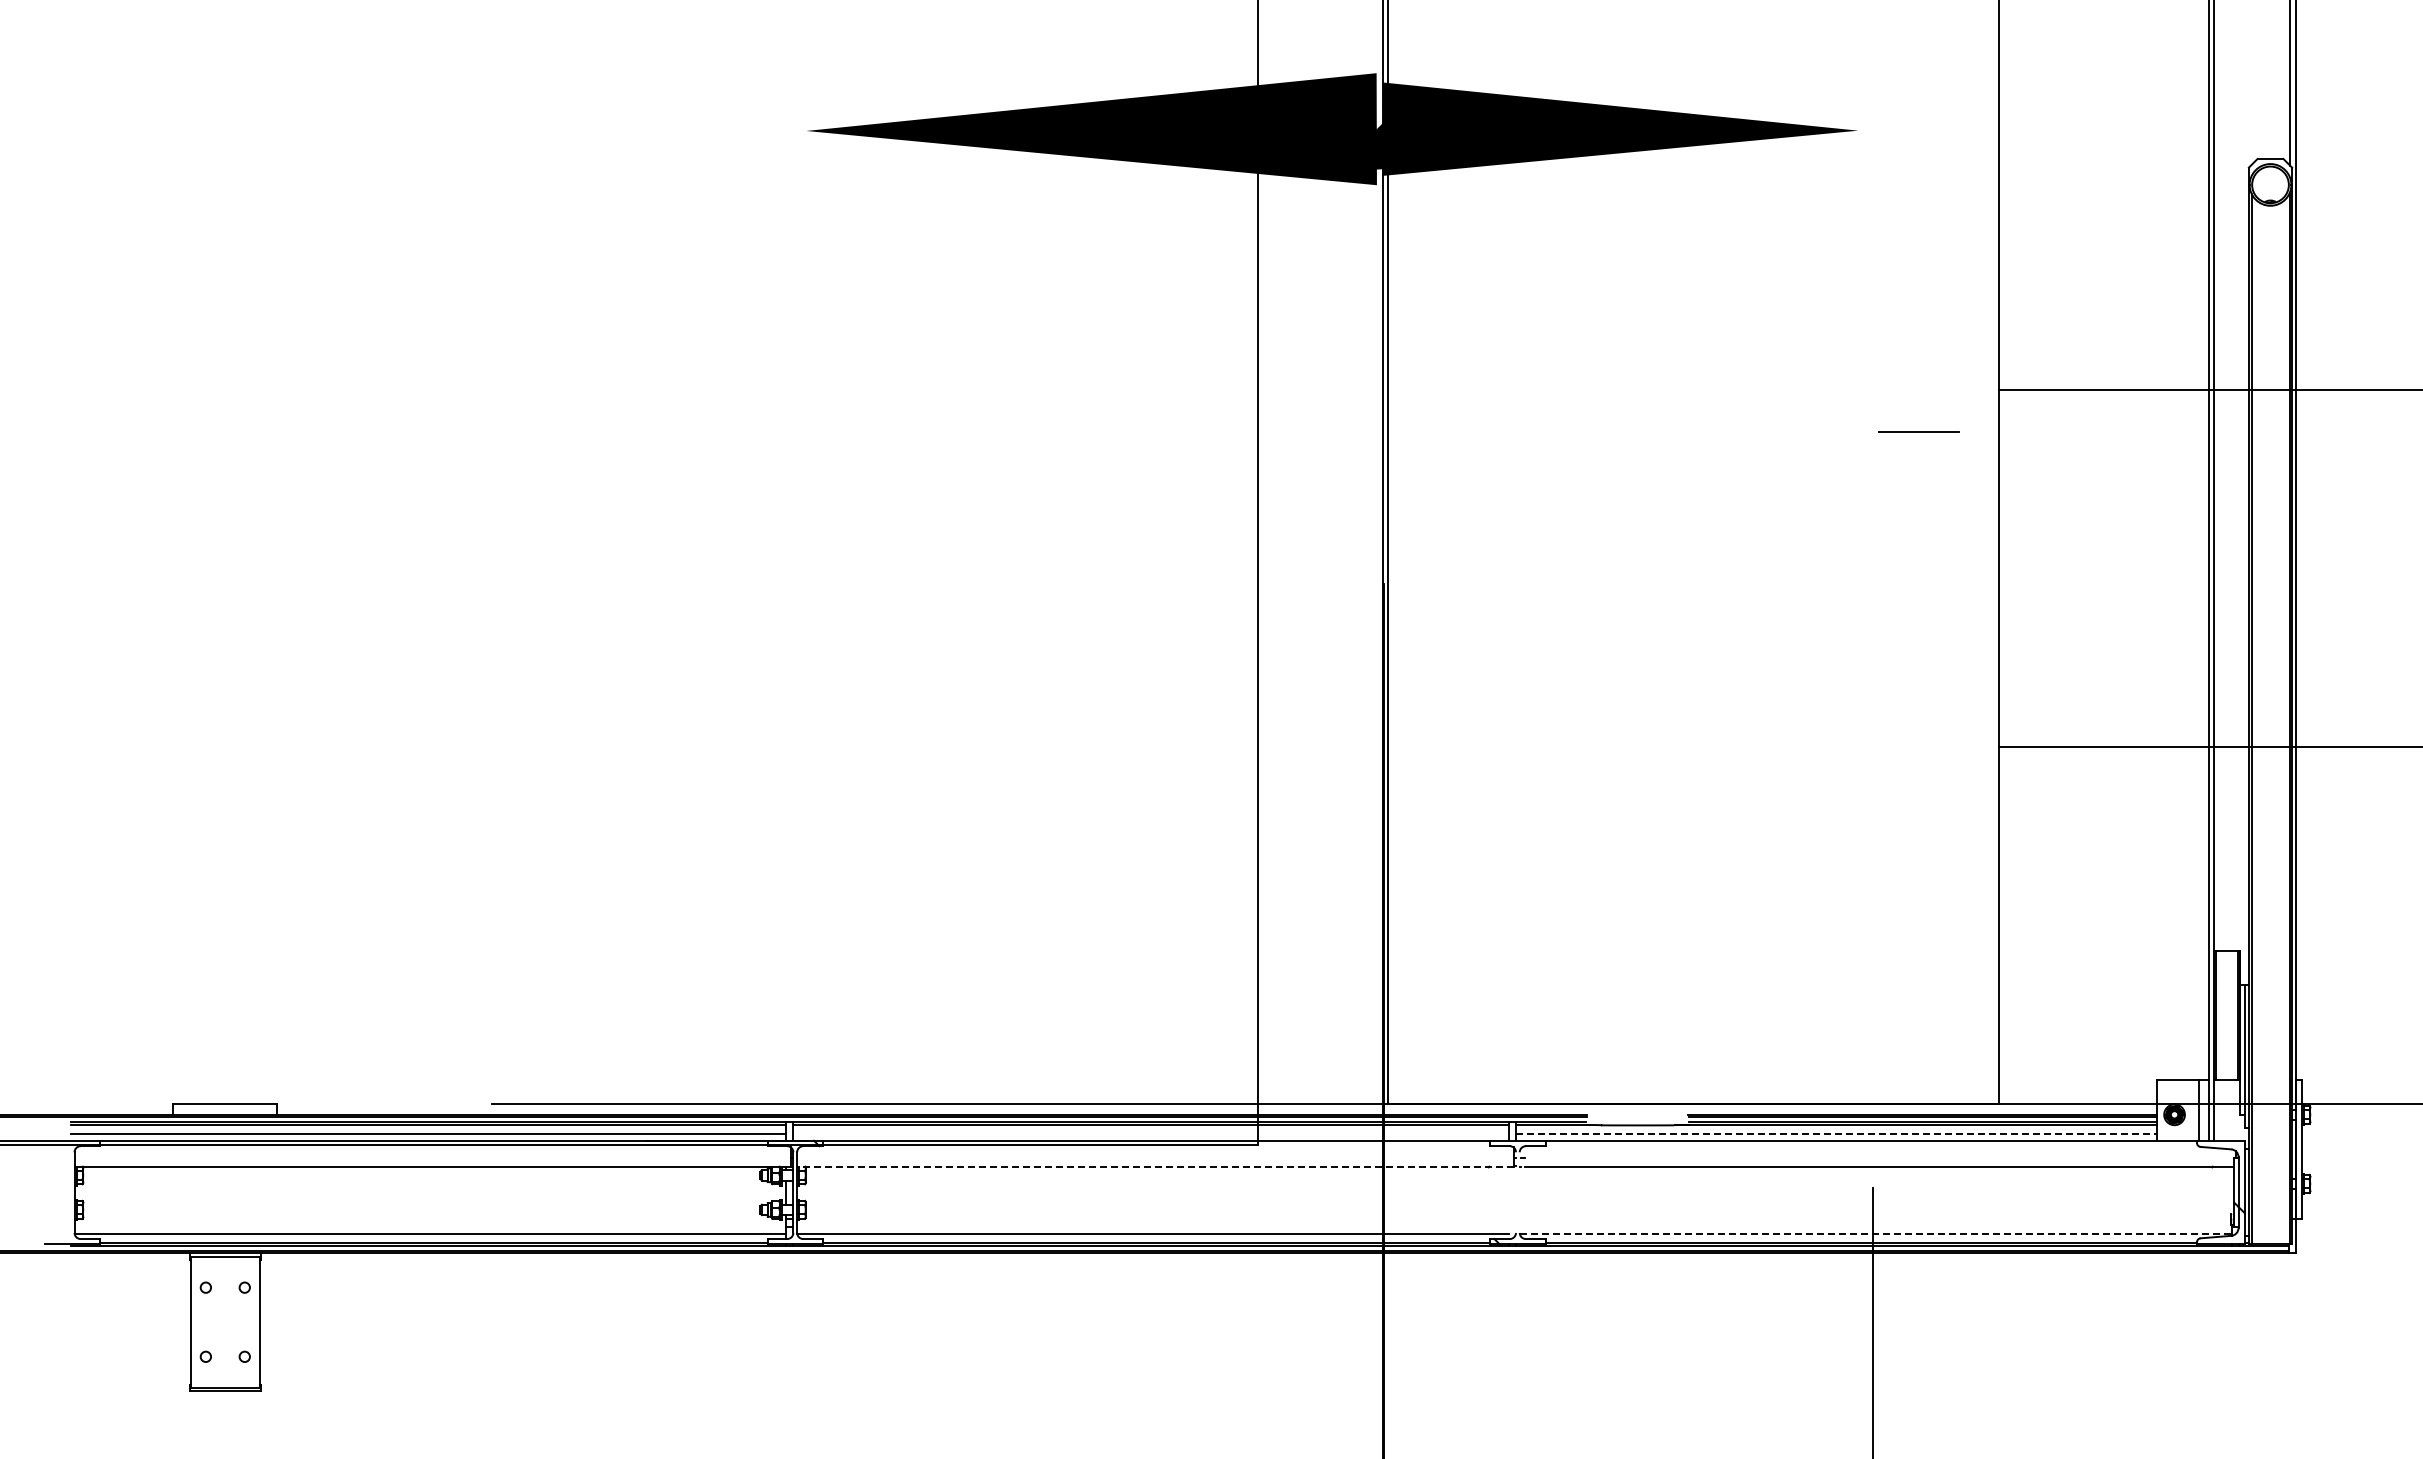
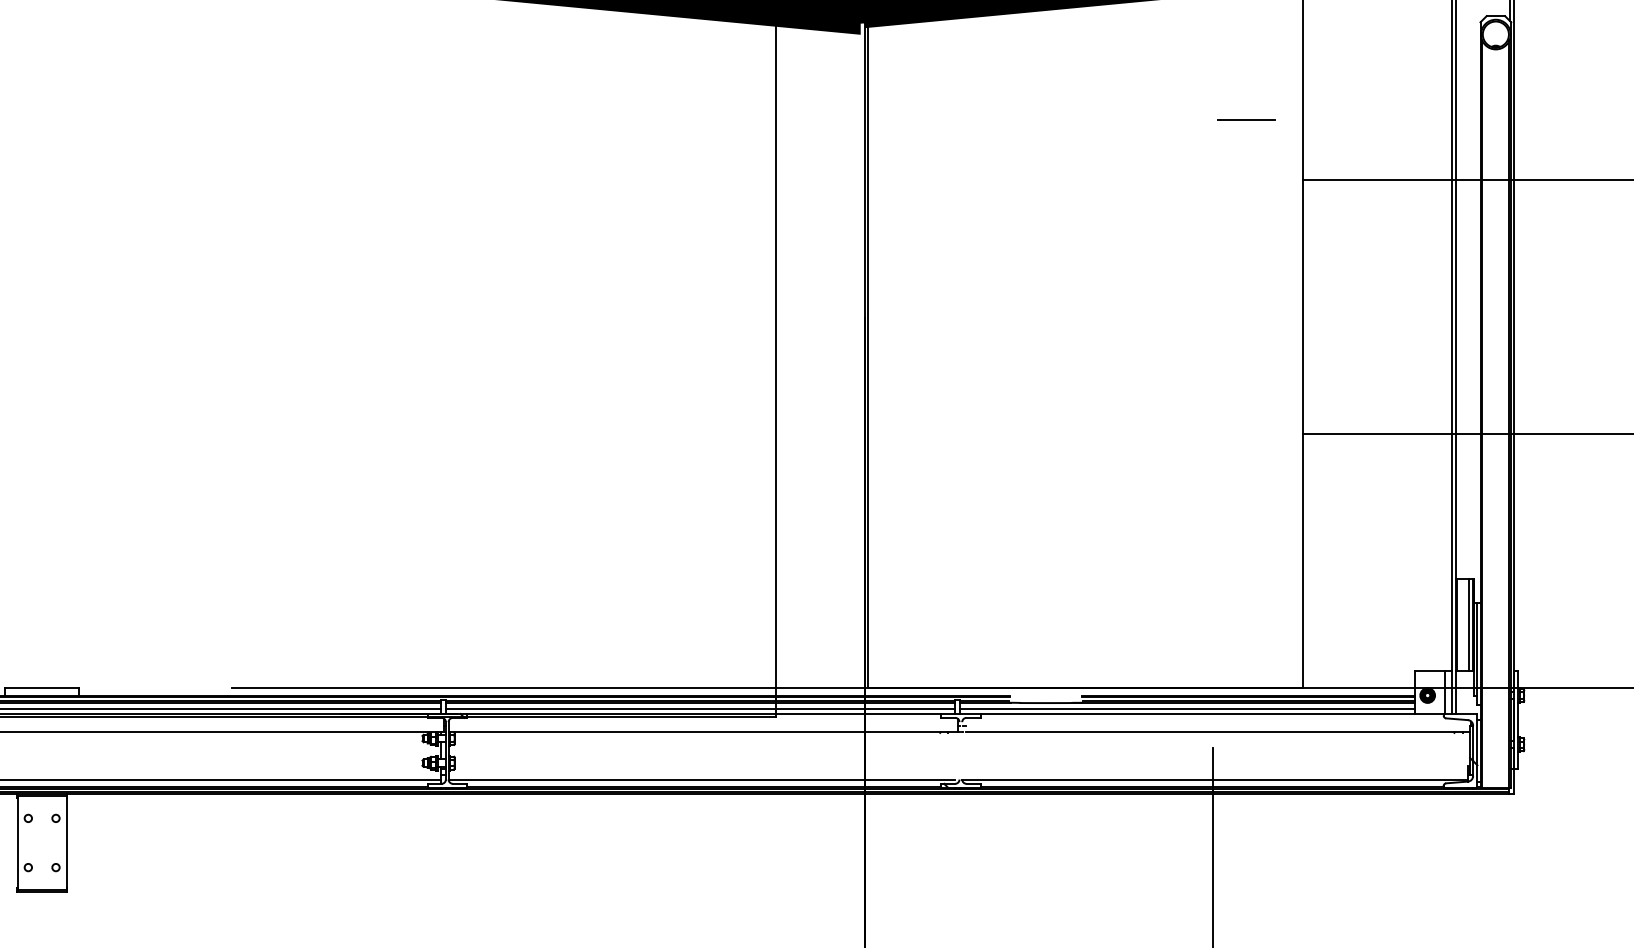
line: (1918, 431) -> (1245, 120), moved
line: (2233, 1015) -> (1469, 624), added
line: (1151, 1134) -> (700, 709), added
line: (1836, 1134) -> (1187, 709), dashed -> solid
line: (1154, 1166) -> (702, 732), dashed -> solid
line: (1875, 1233) -> (1215, 779), dashed -> solid

